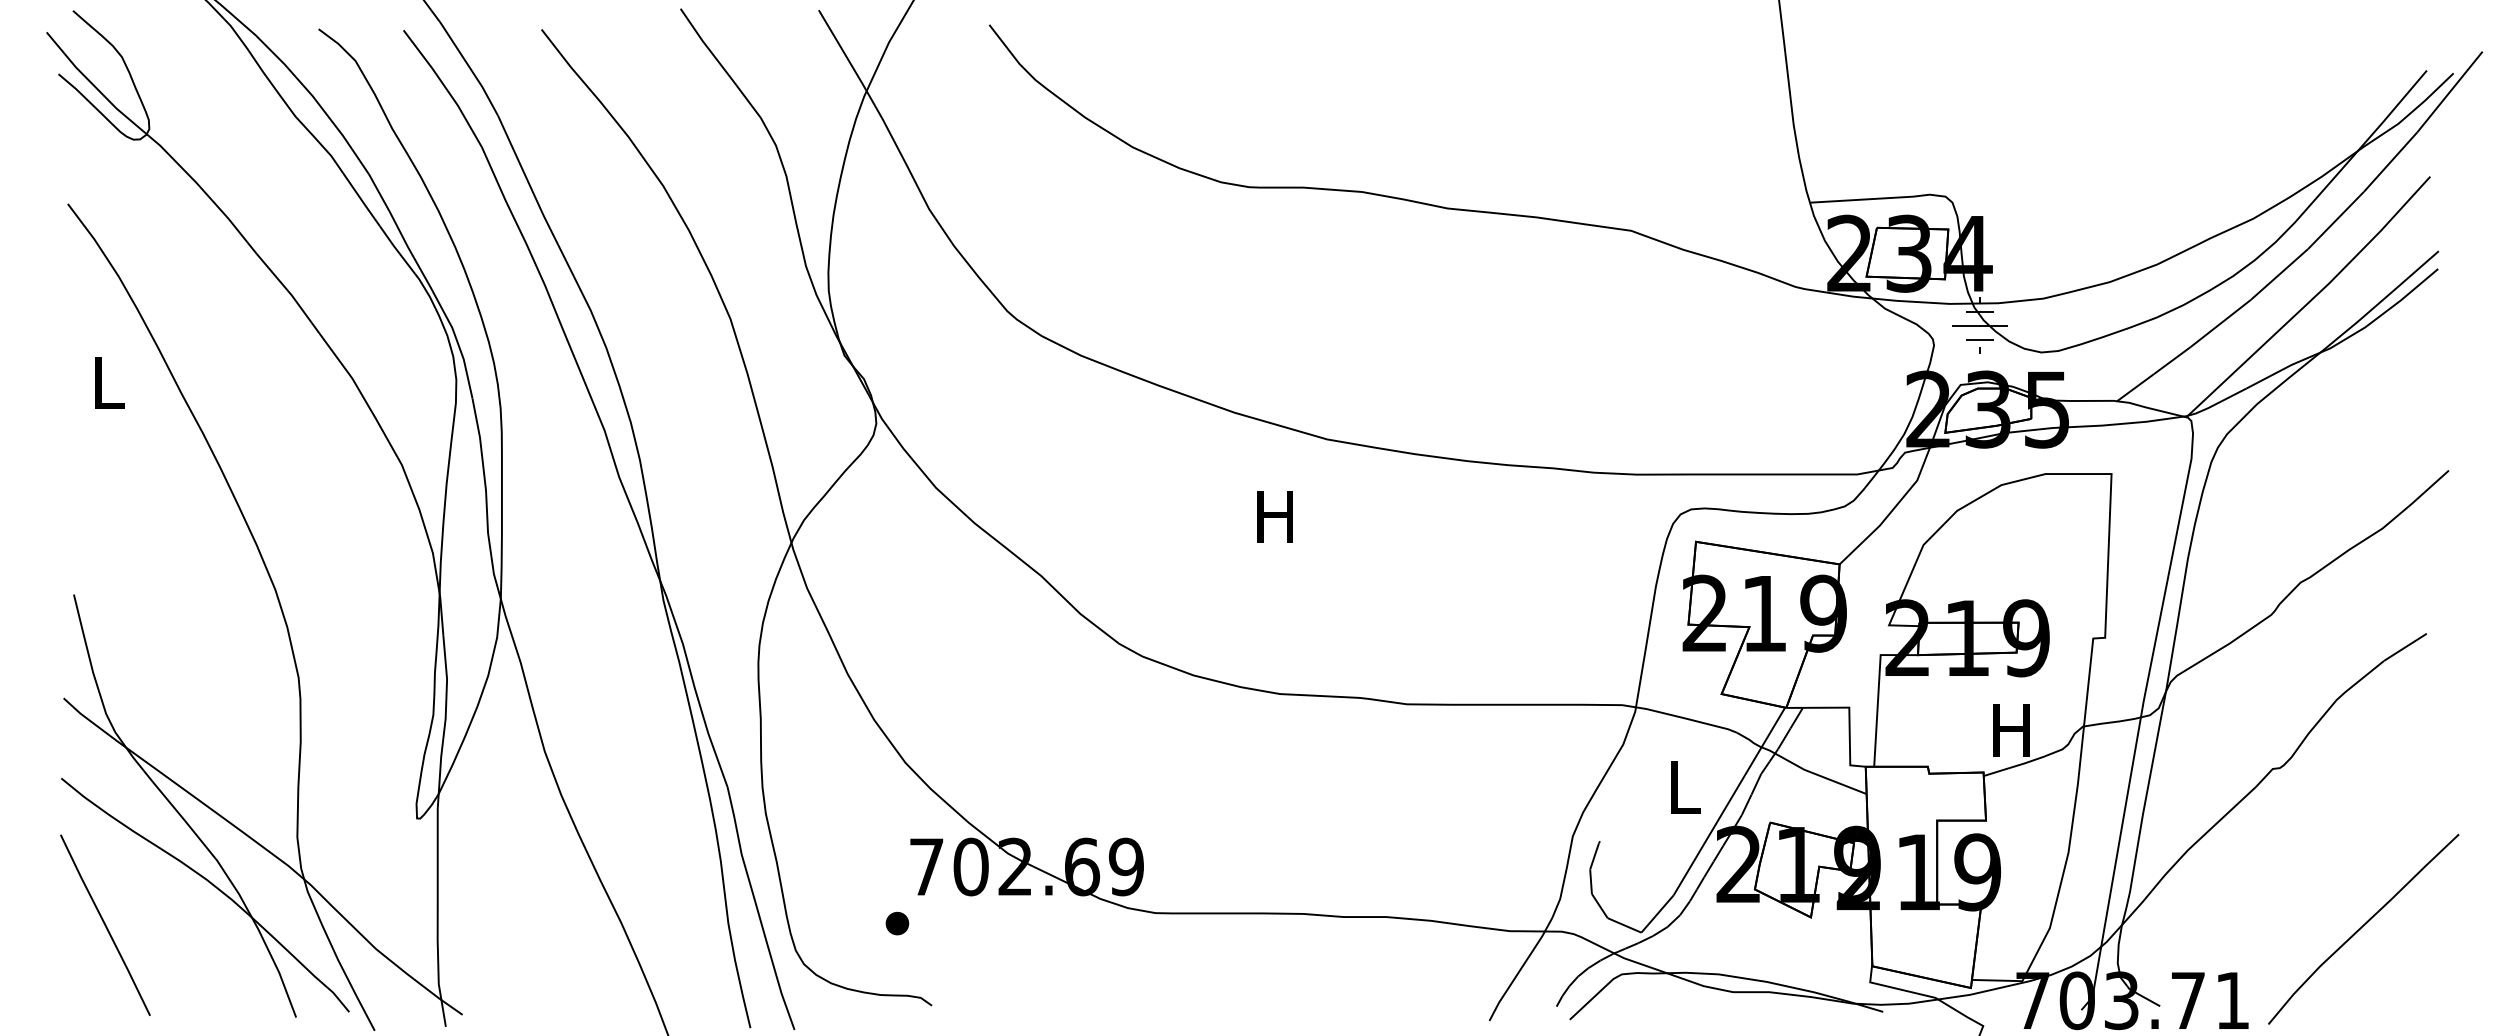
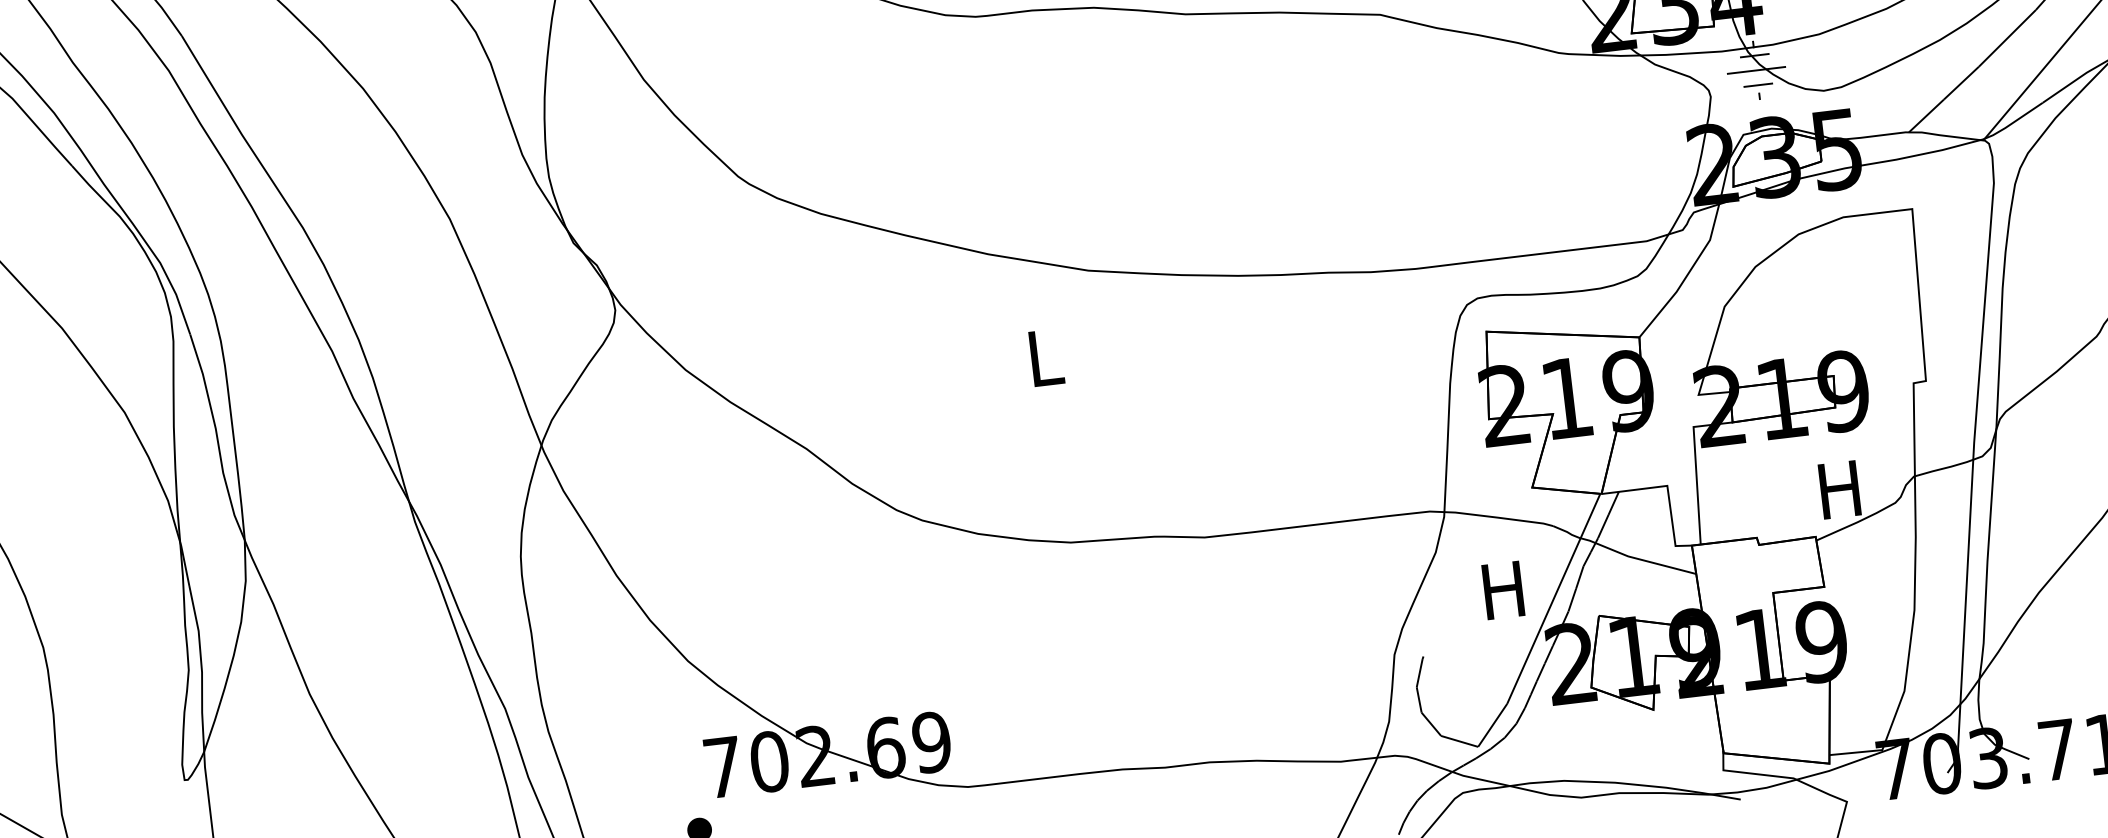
text: (1274, 516) -> (1042, 357), H -> L
text: (1682, 787) -> (1503, 590), L -> H

